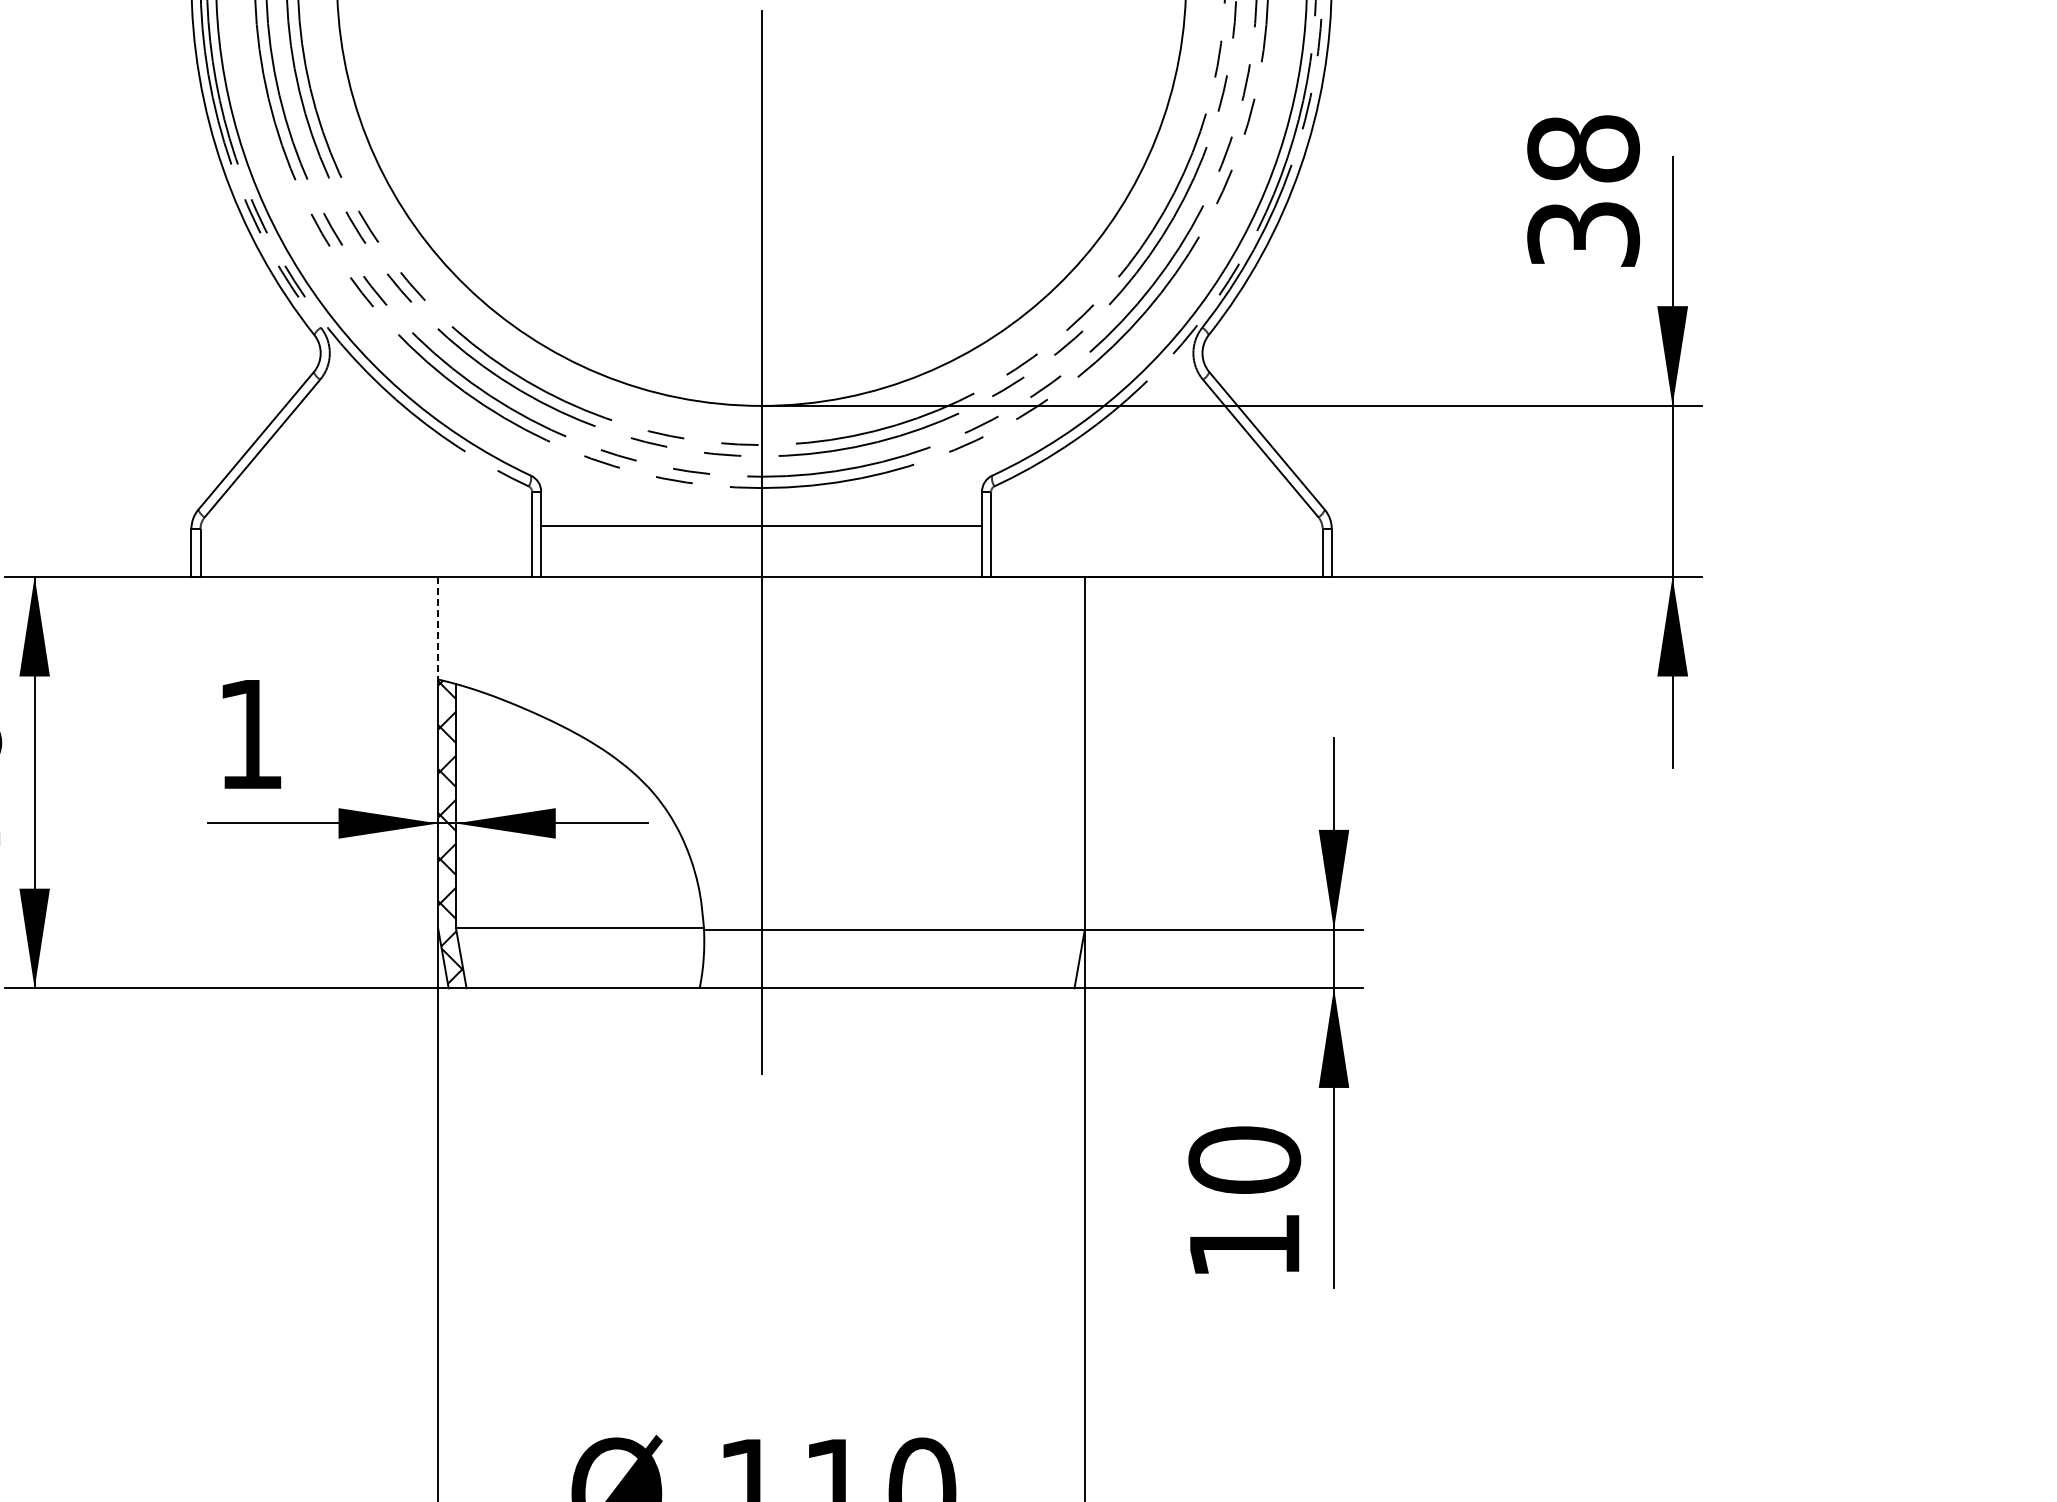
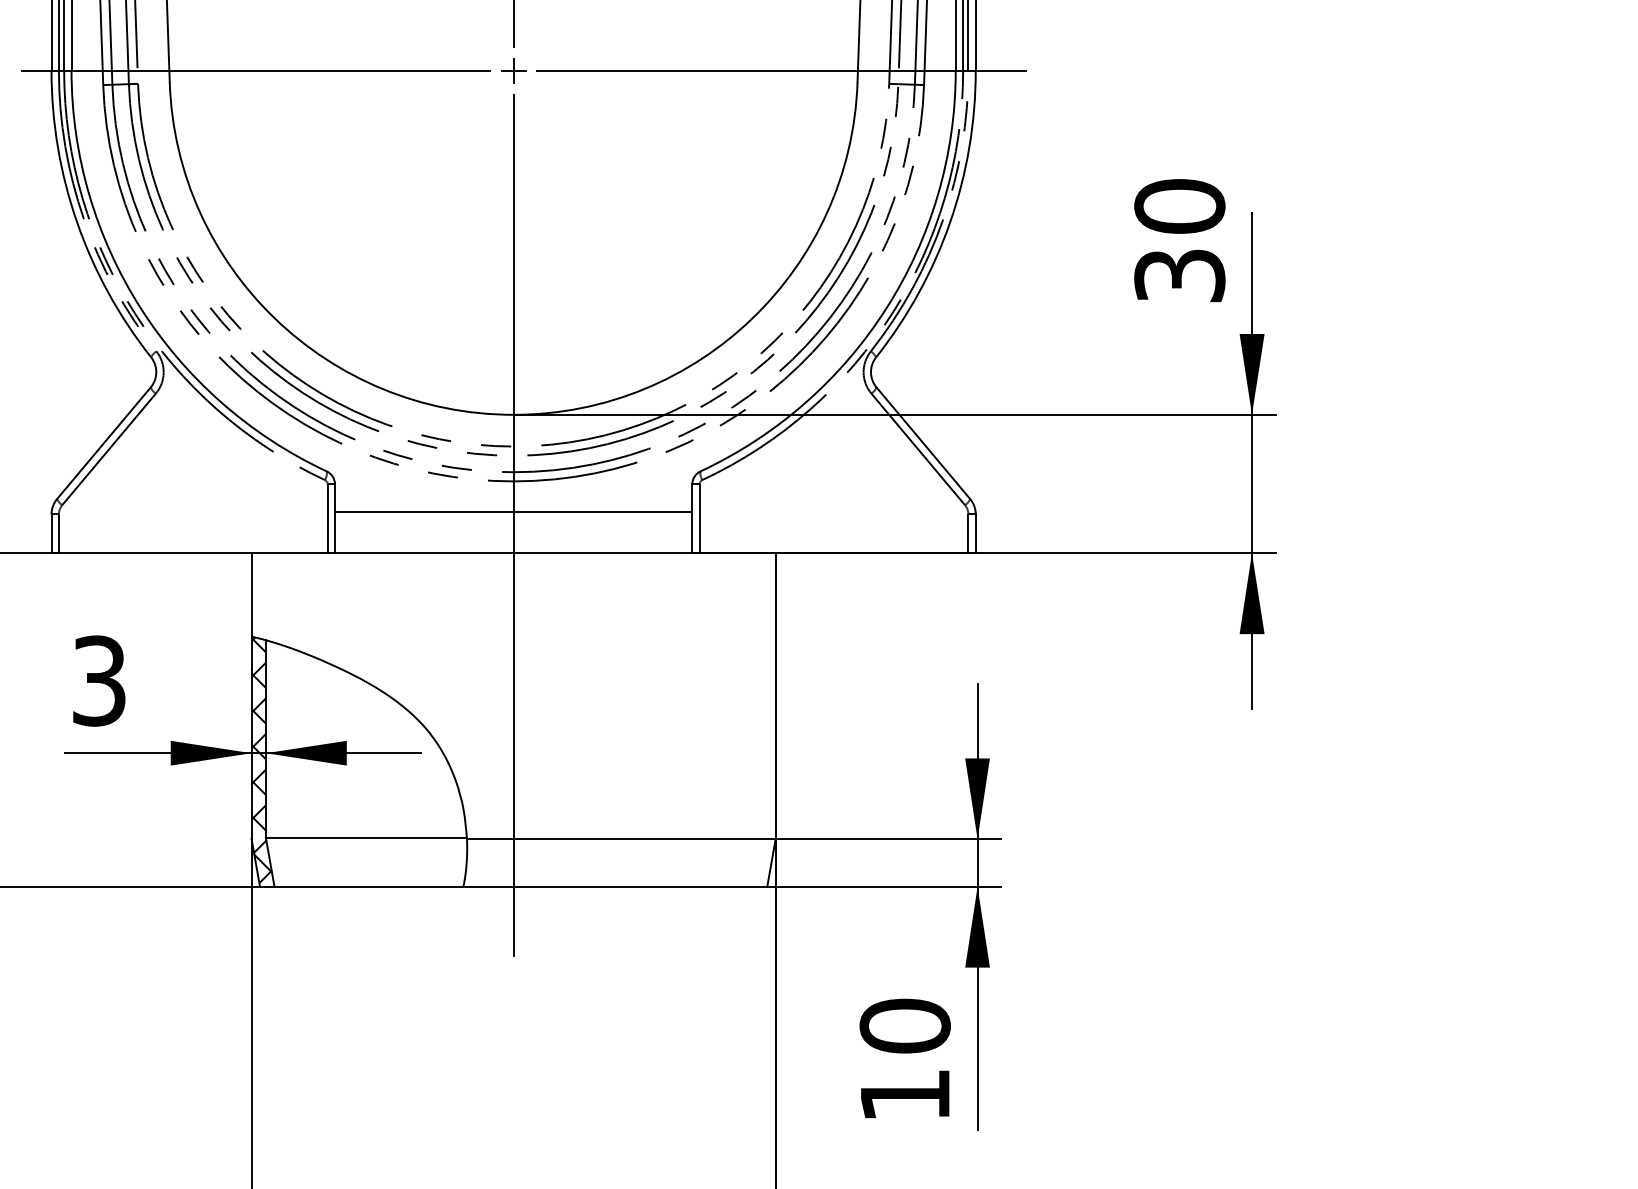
text: (1583, 148) -> (1179, 206), 38 -> 30
line: (438, 628) -> (251, 595), dashed -> solid
text: (250, 734) -> (99, 681), 1 -> 3

